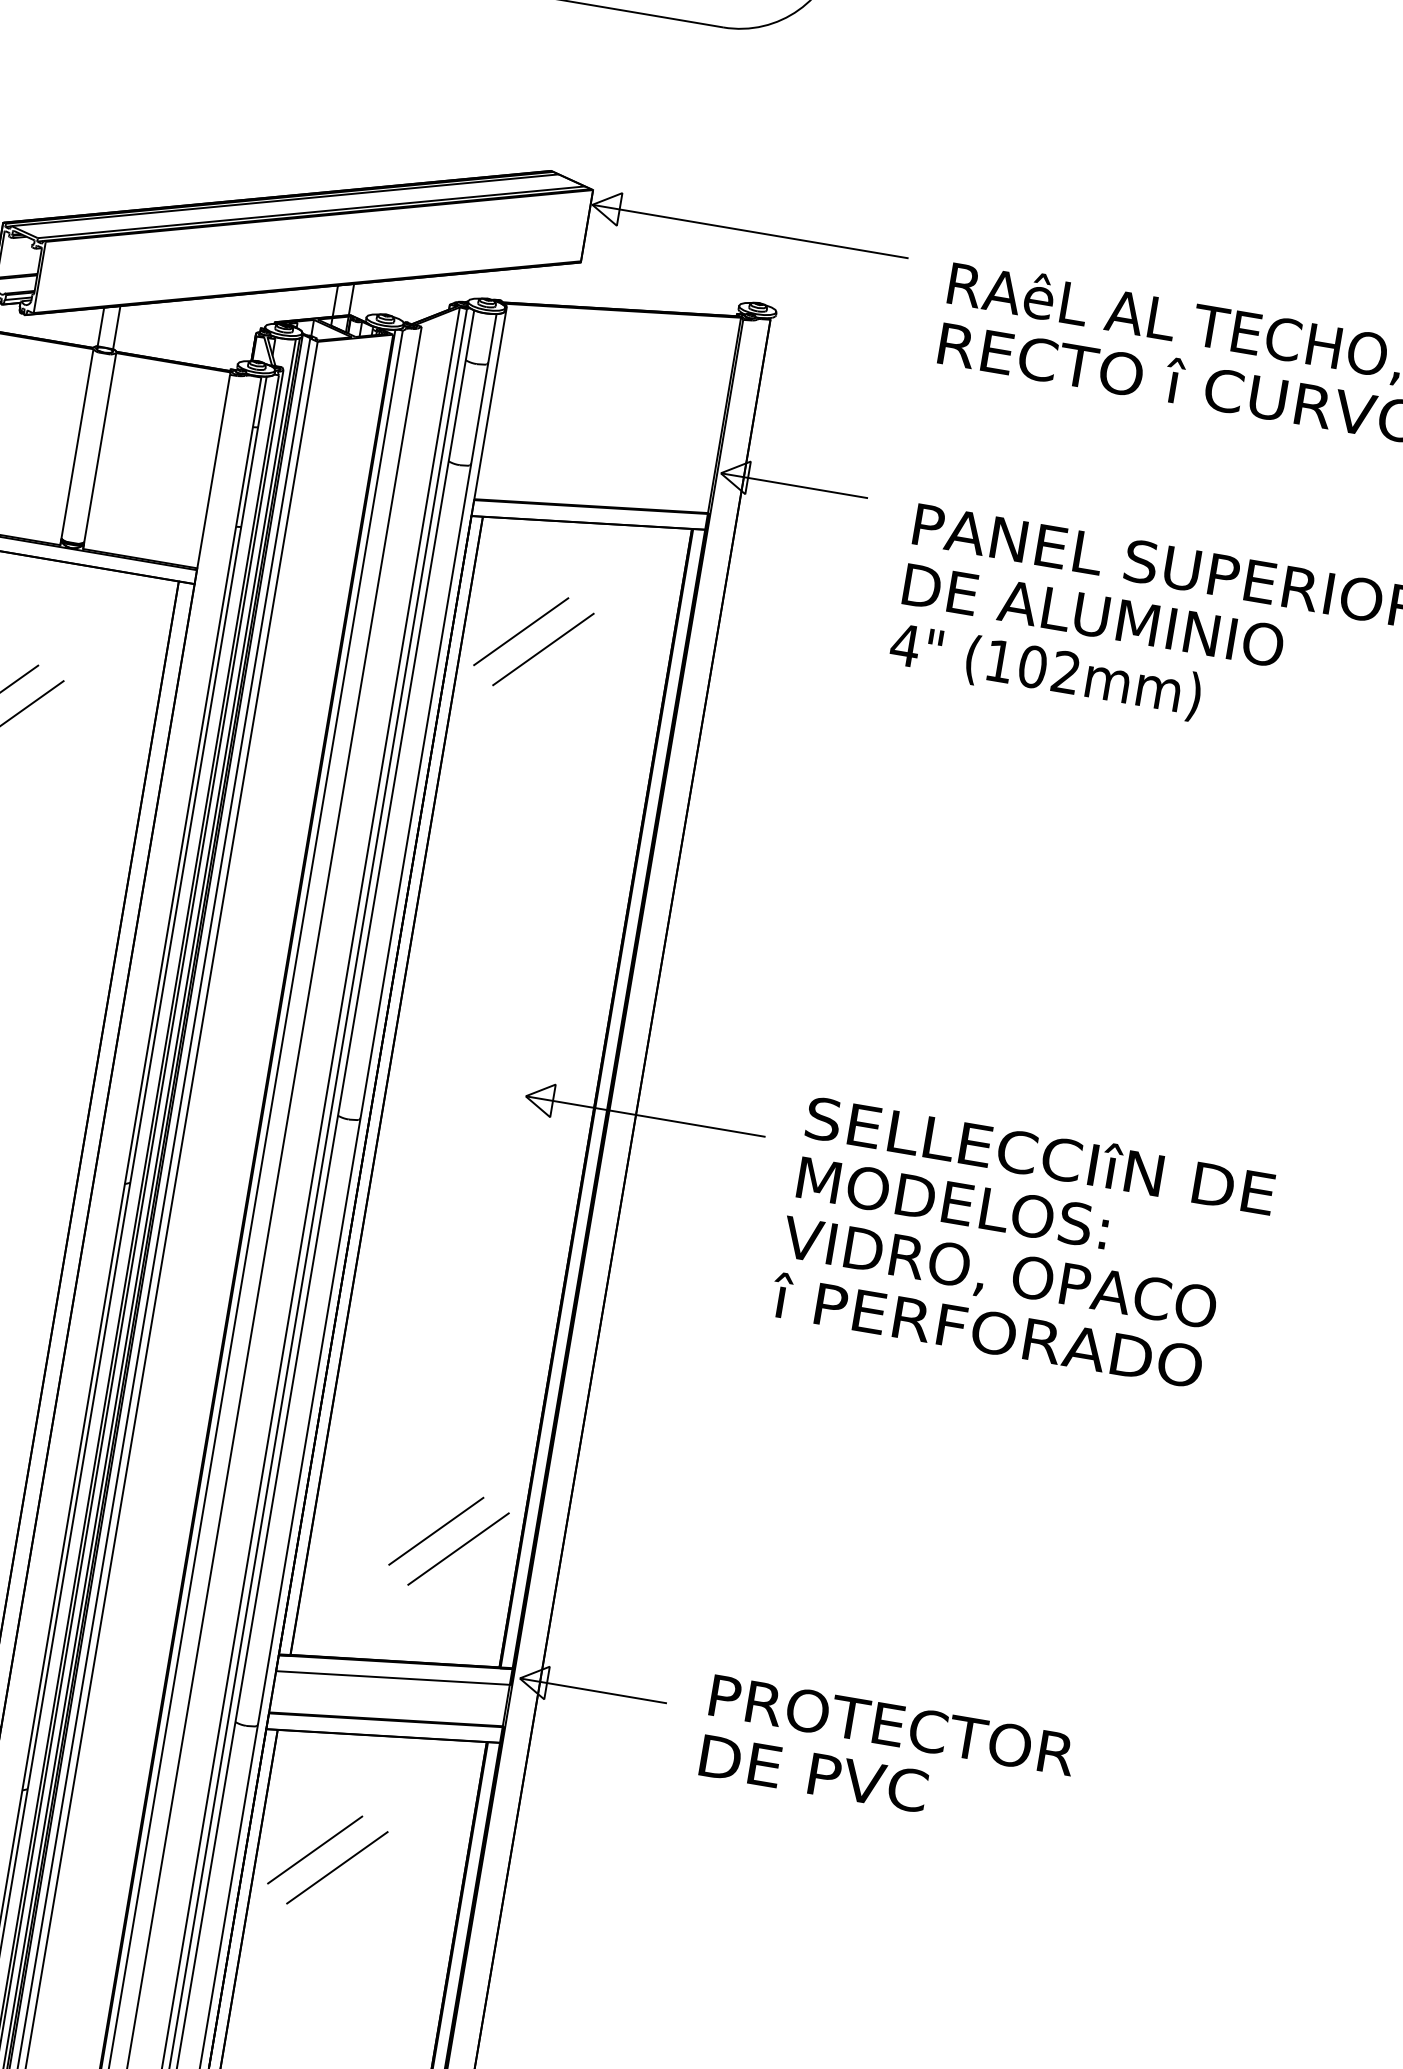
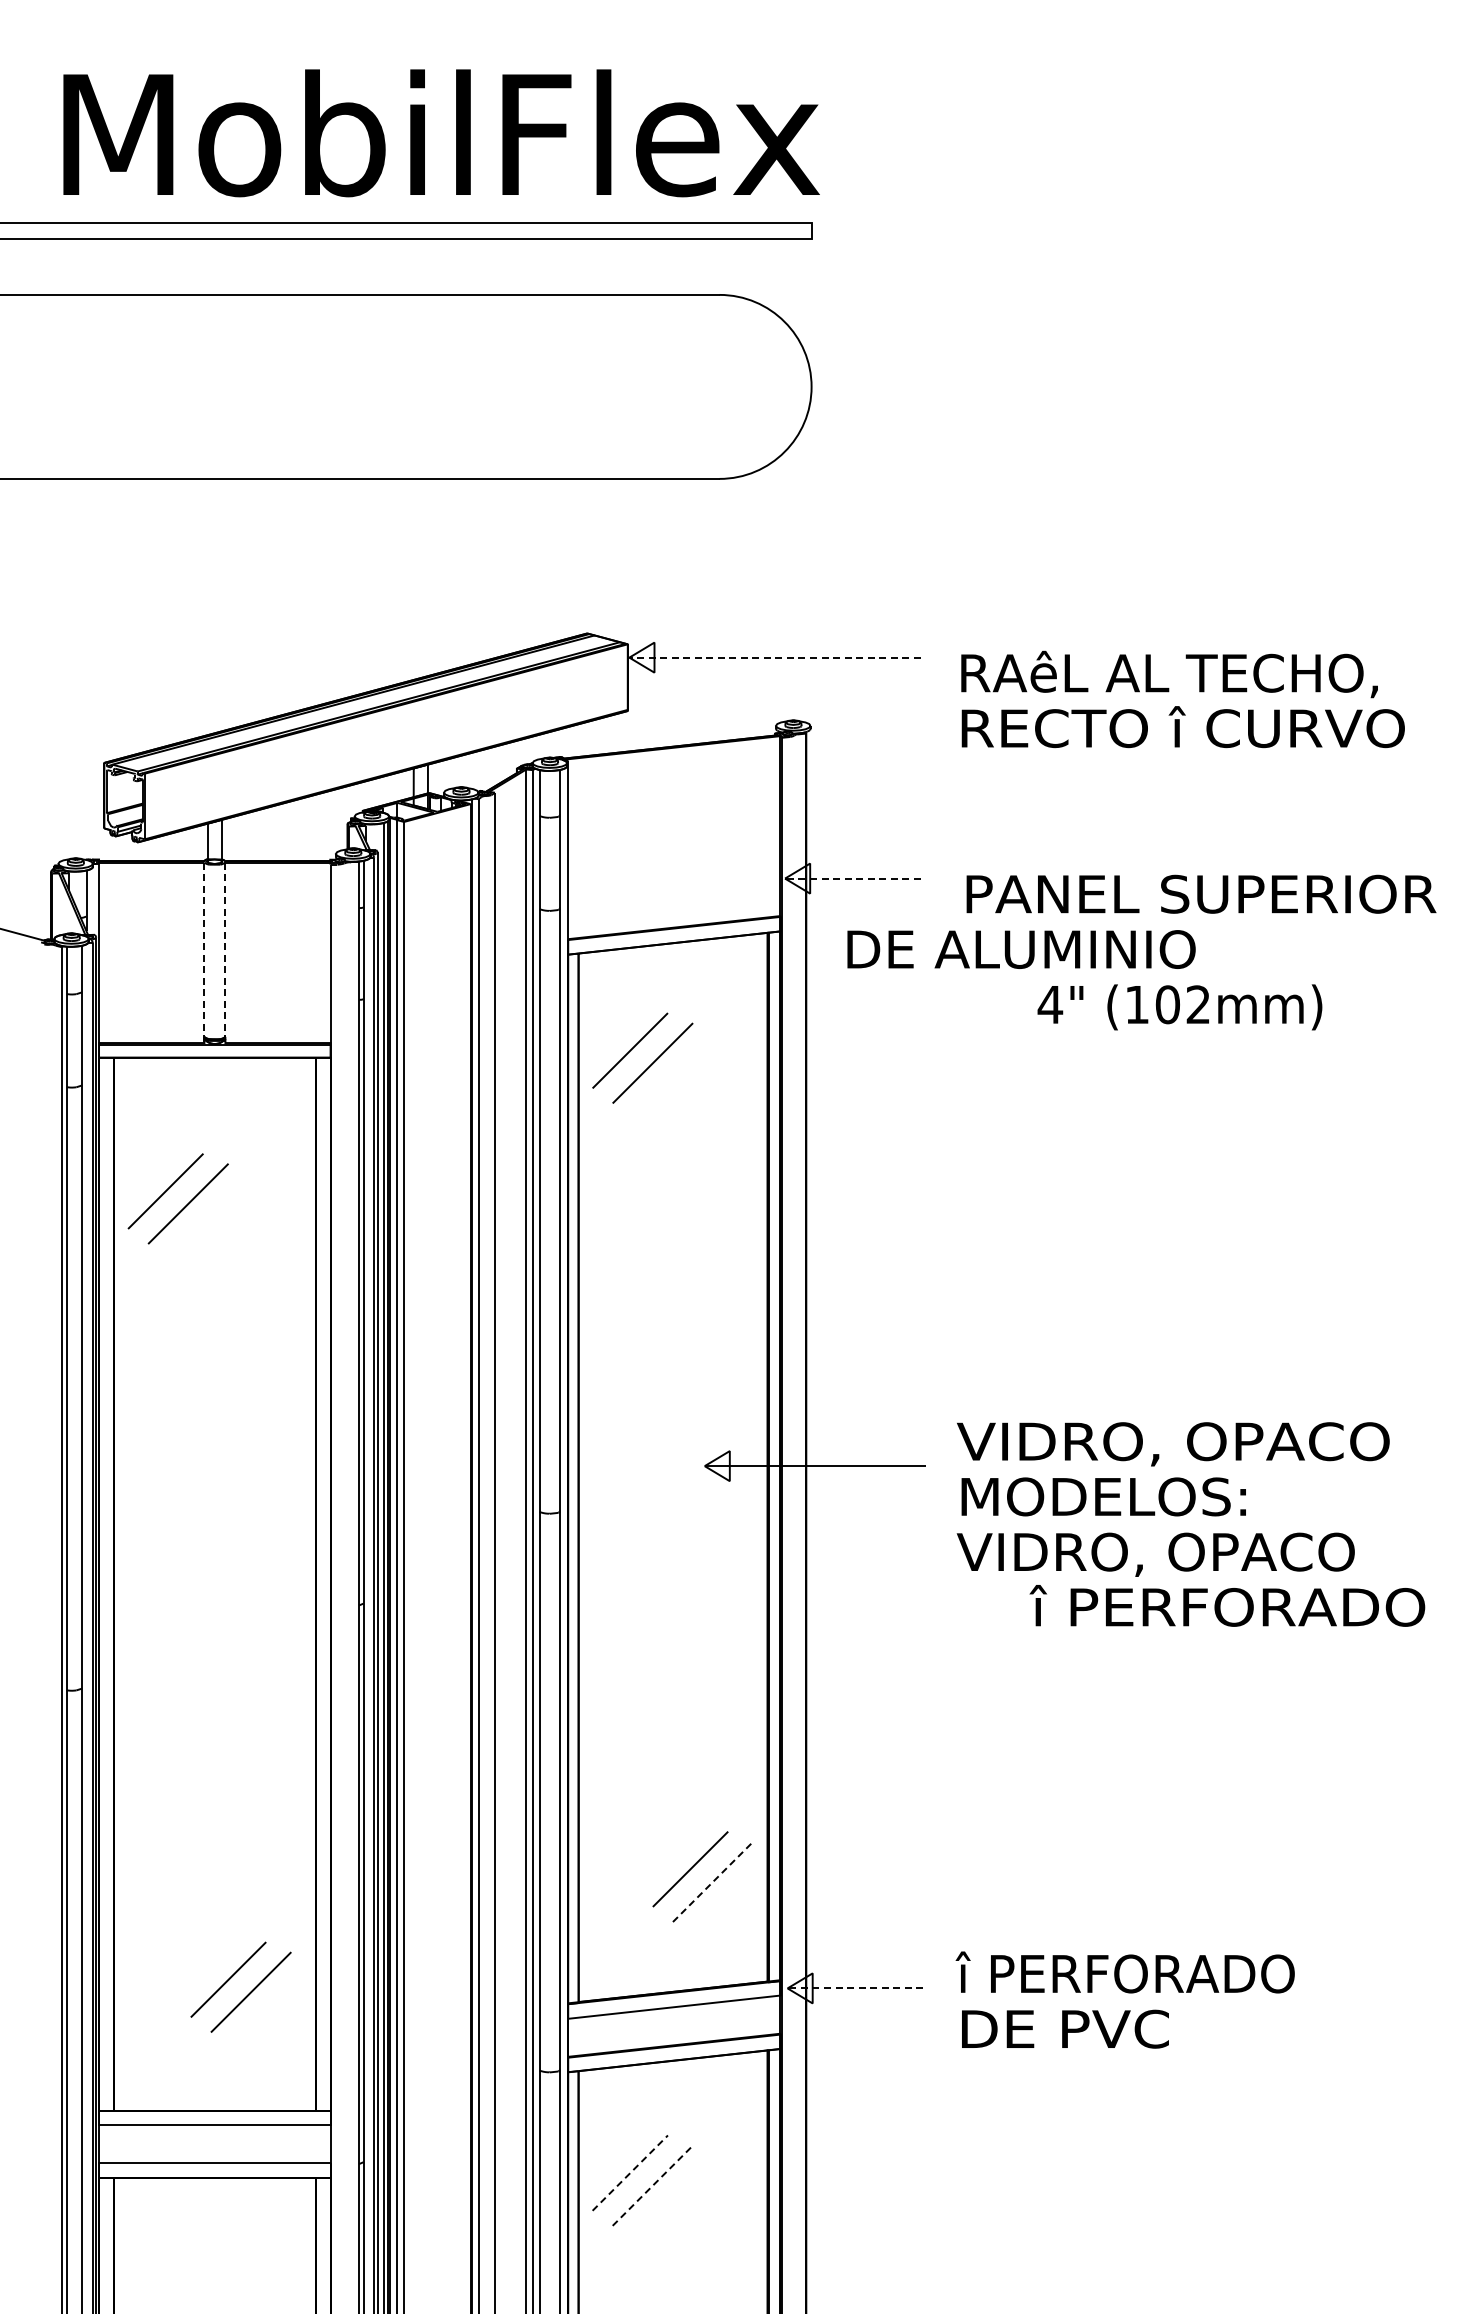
line: (749, 231) -> (774, 657), solid -> dashed
line: (76, 447) -> (204, 953), solid -> dashed
line: (99, 451) -> (225, 953), solid -> dashed
line: (794, 485) -> (852, 878), solid -> dashed
text: (1093, 615) -> (1021, 949), moved
text: (1044, 672) -> (1179, 1007), moved
text: (1038, 1156) -> (1173, 1442), SELLECCIîN DE -> VIDRO, OPACO
text: (987, 1329) -> (1227, 1605), moved
line: (459, 1548) -> (713, 1881), solid -> dashed
line: (593, 1690) -> (855, 1988), solid -> dashed
text: (889, 1723) -> (1125, 1972), PROTECTOR -> î PERFORADO
line: (315, 1849) -> (630, 2172), solid -> dashed
line: (336, 1867) -> (652, 2185), solid -> dashed

